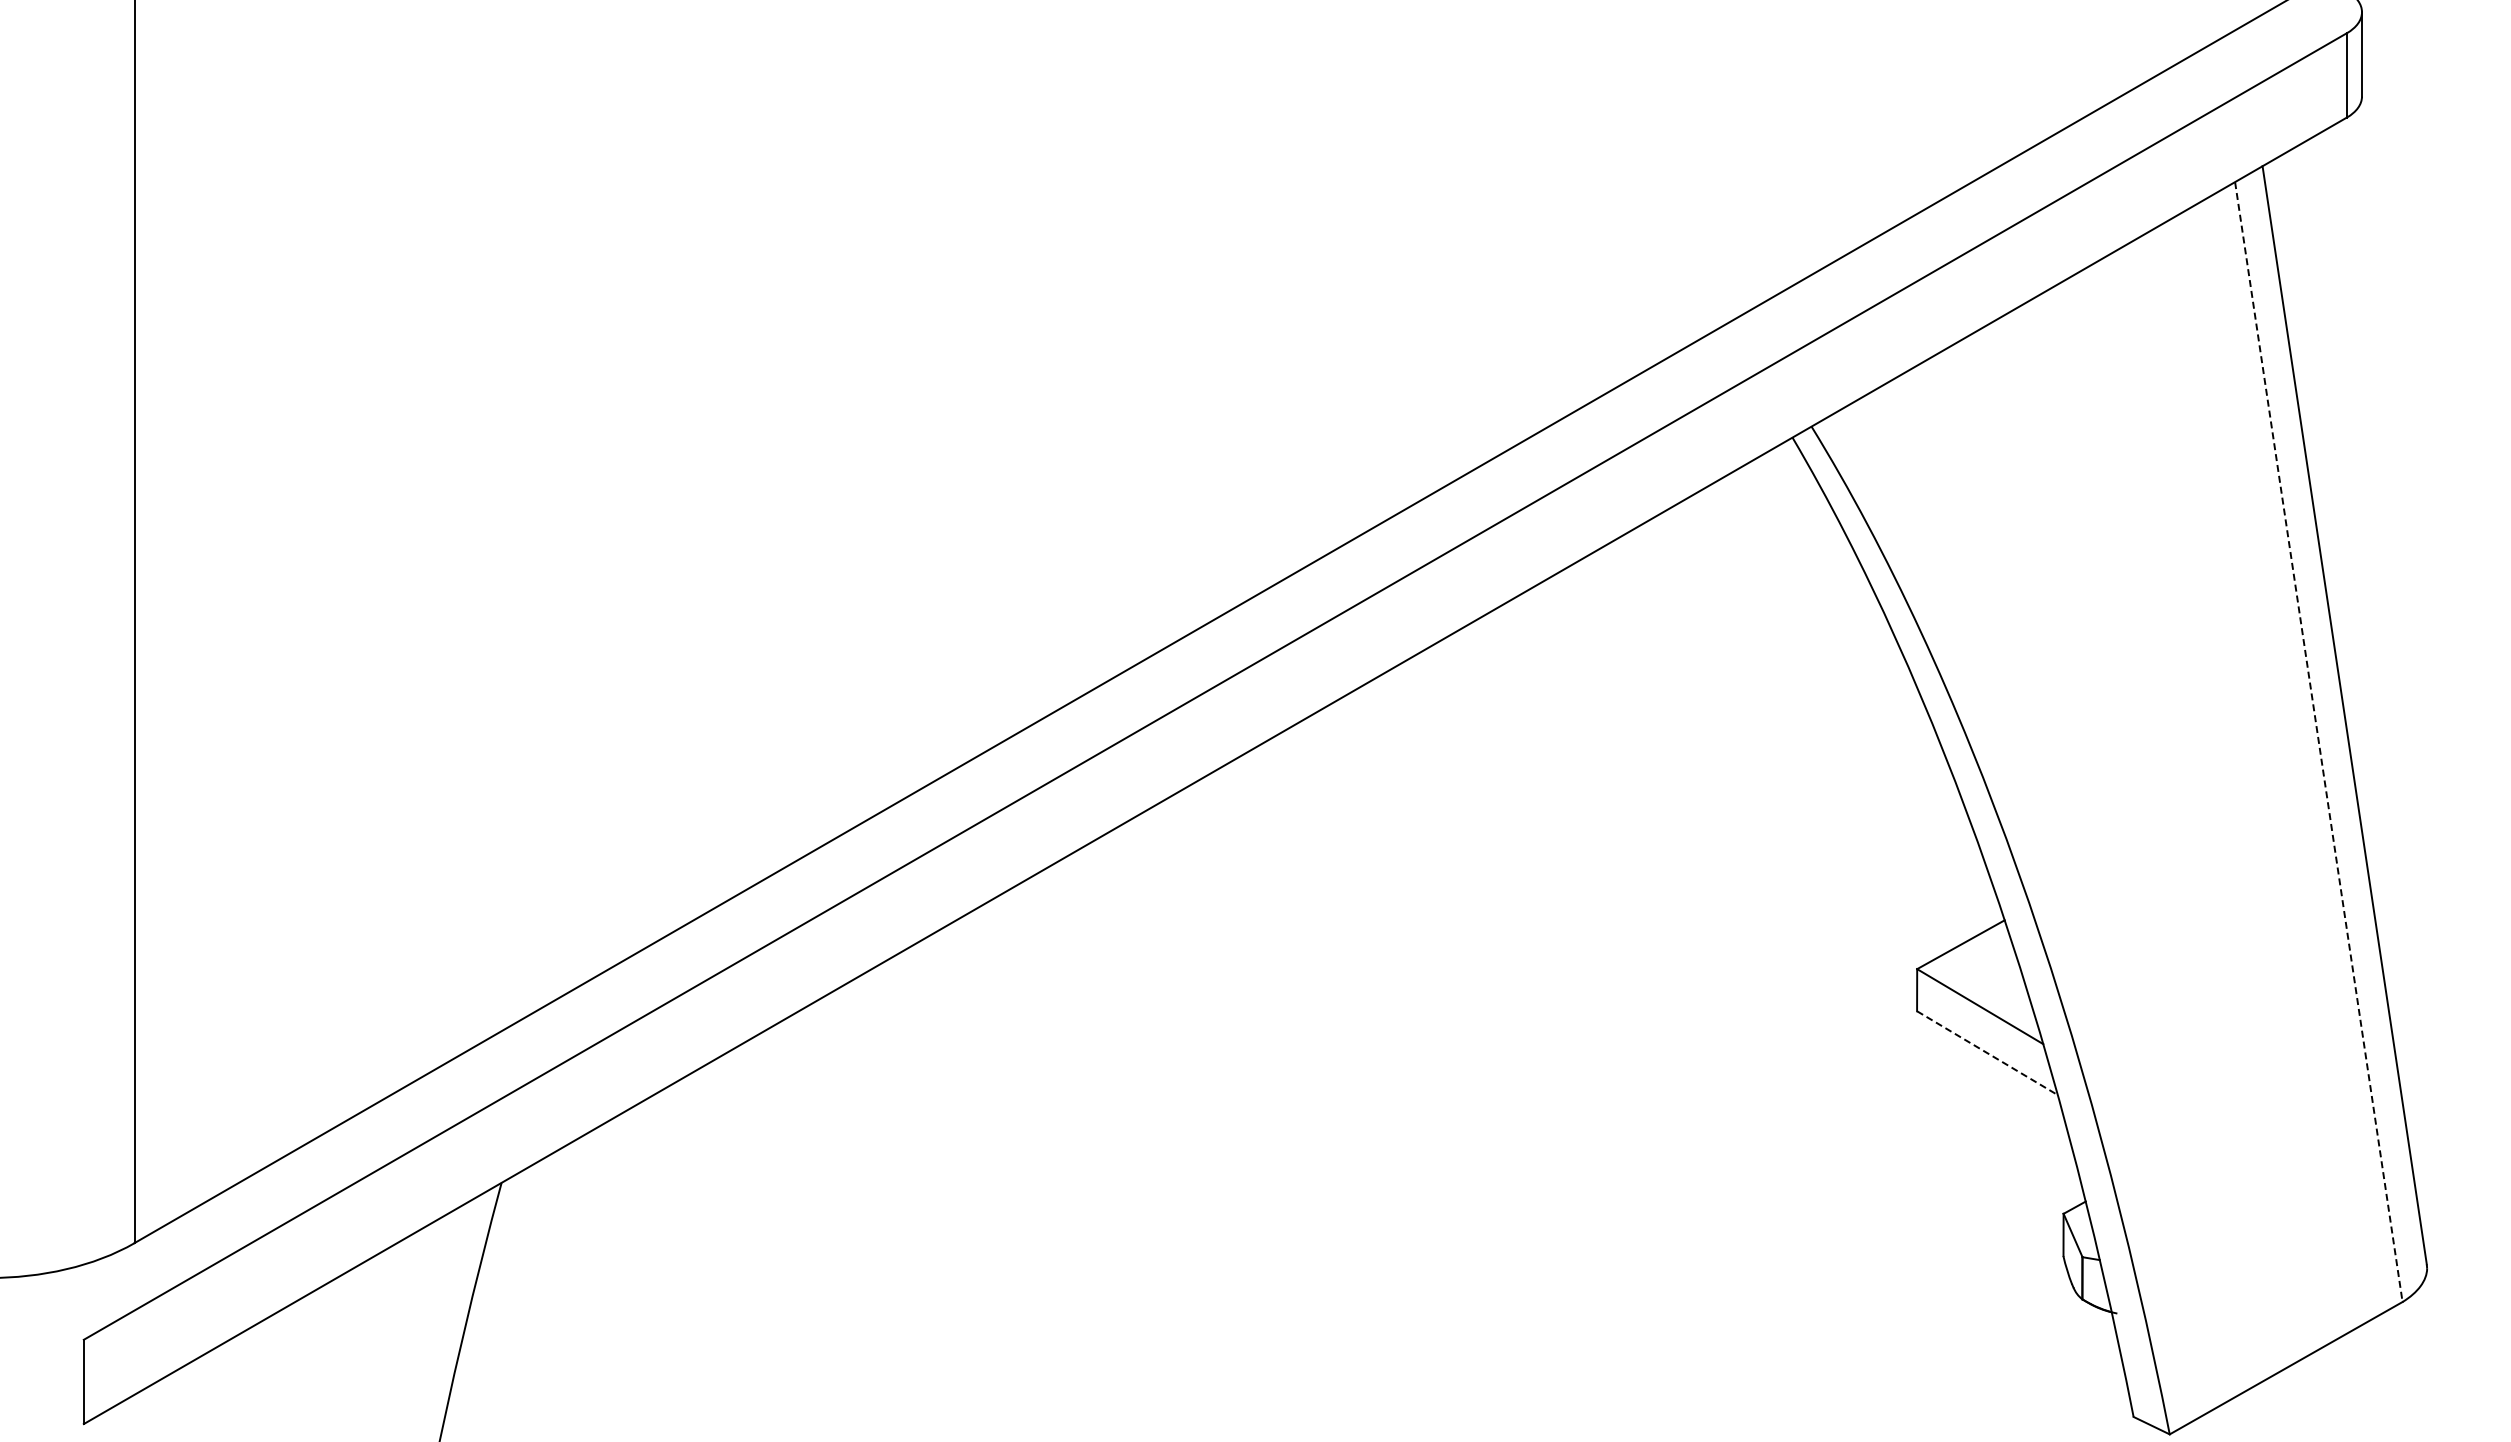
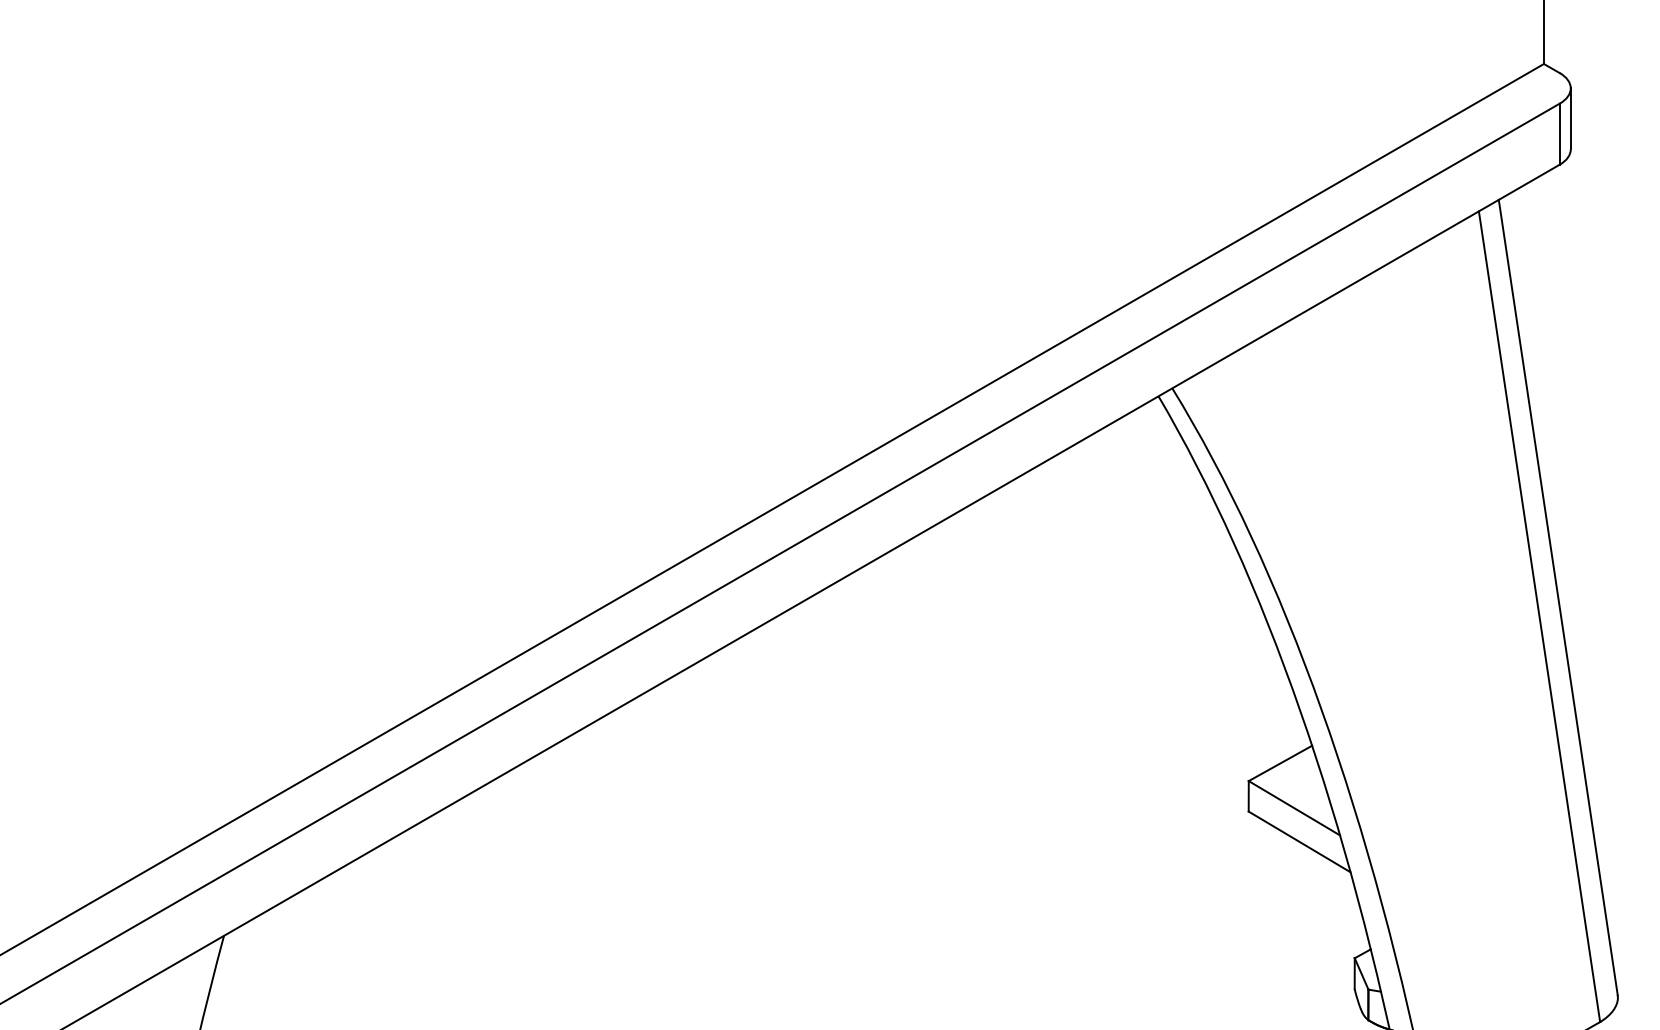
line: (2318, 742) -> (1539, 617), dashed -> solid
line: (1987, 1053) -> (1299, 842), dashed -> solid

